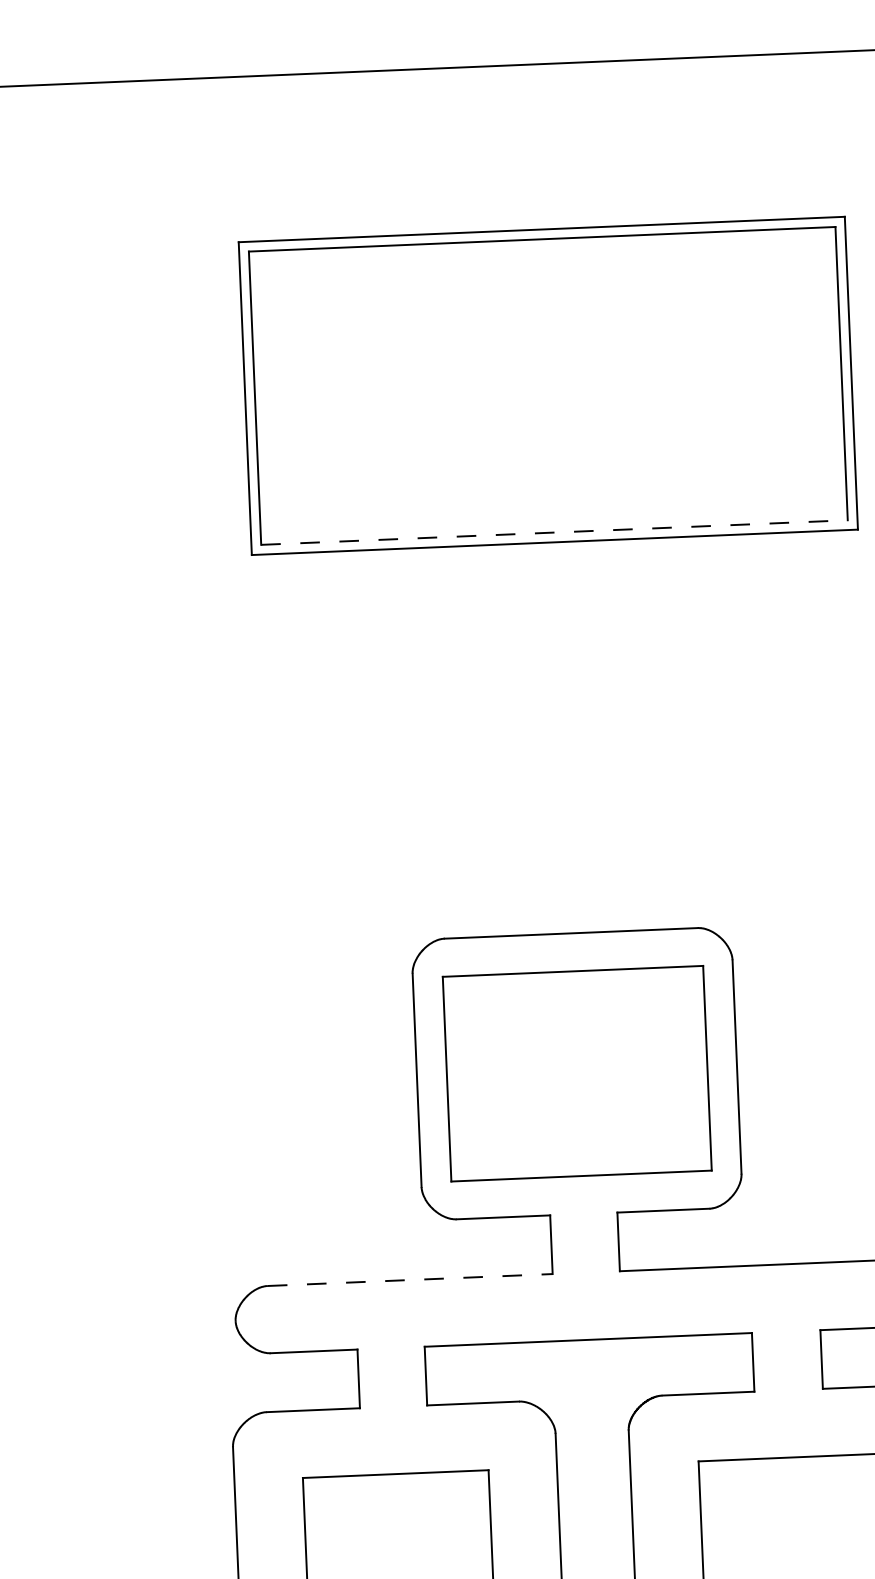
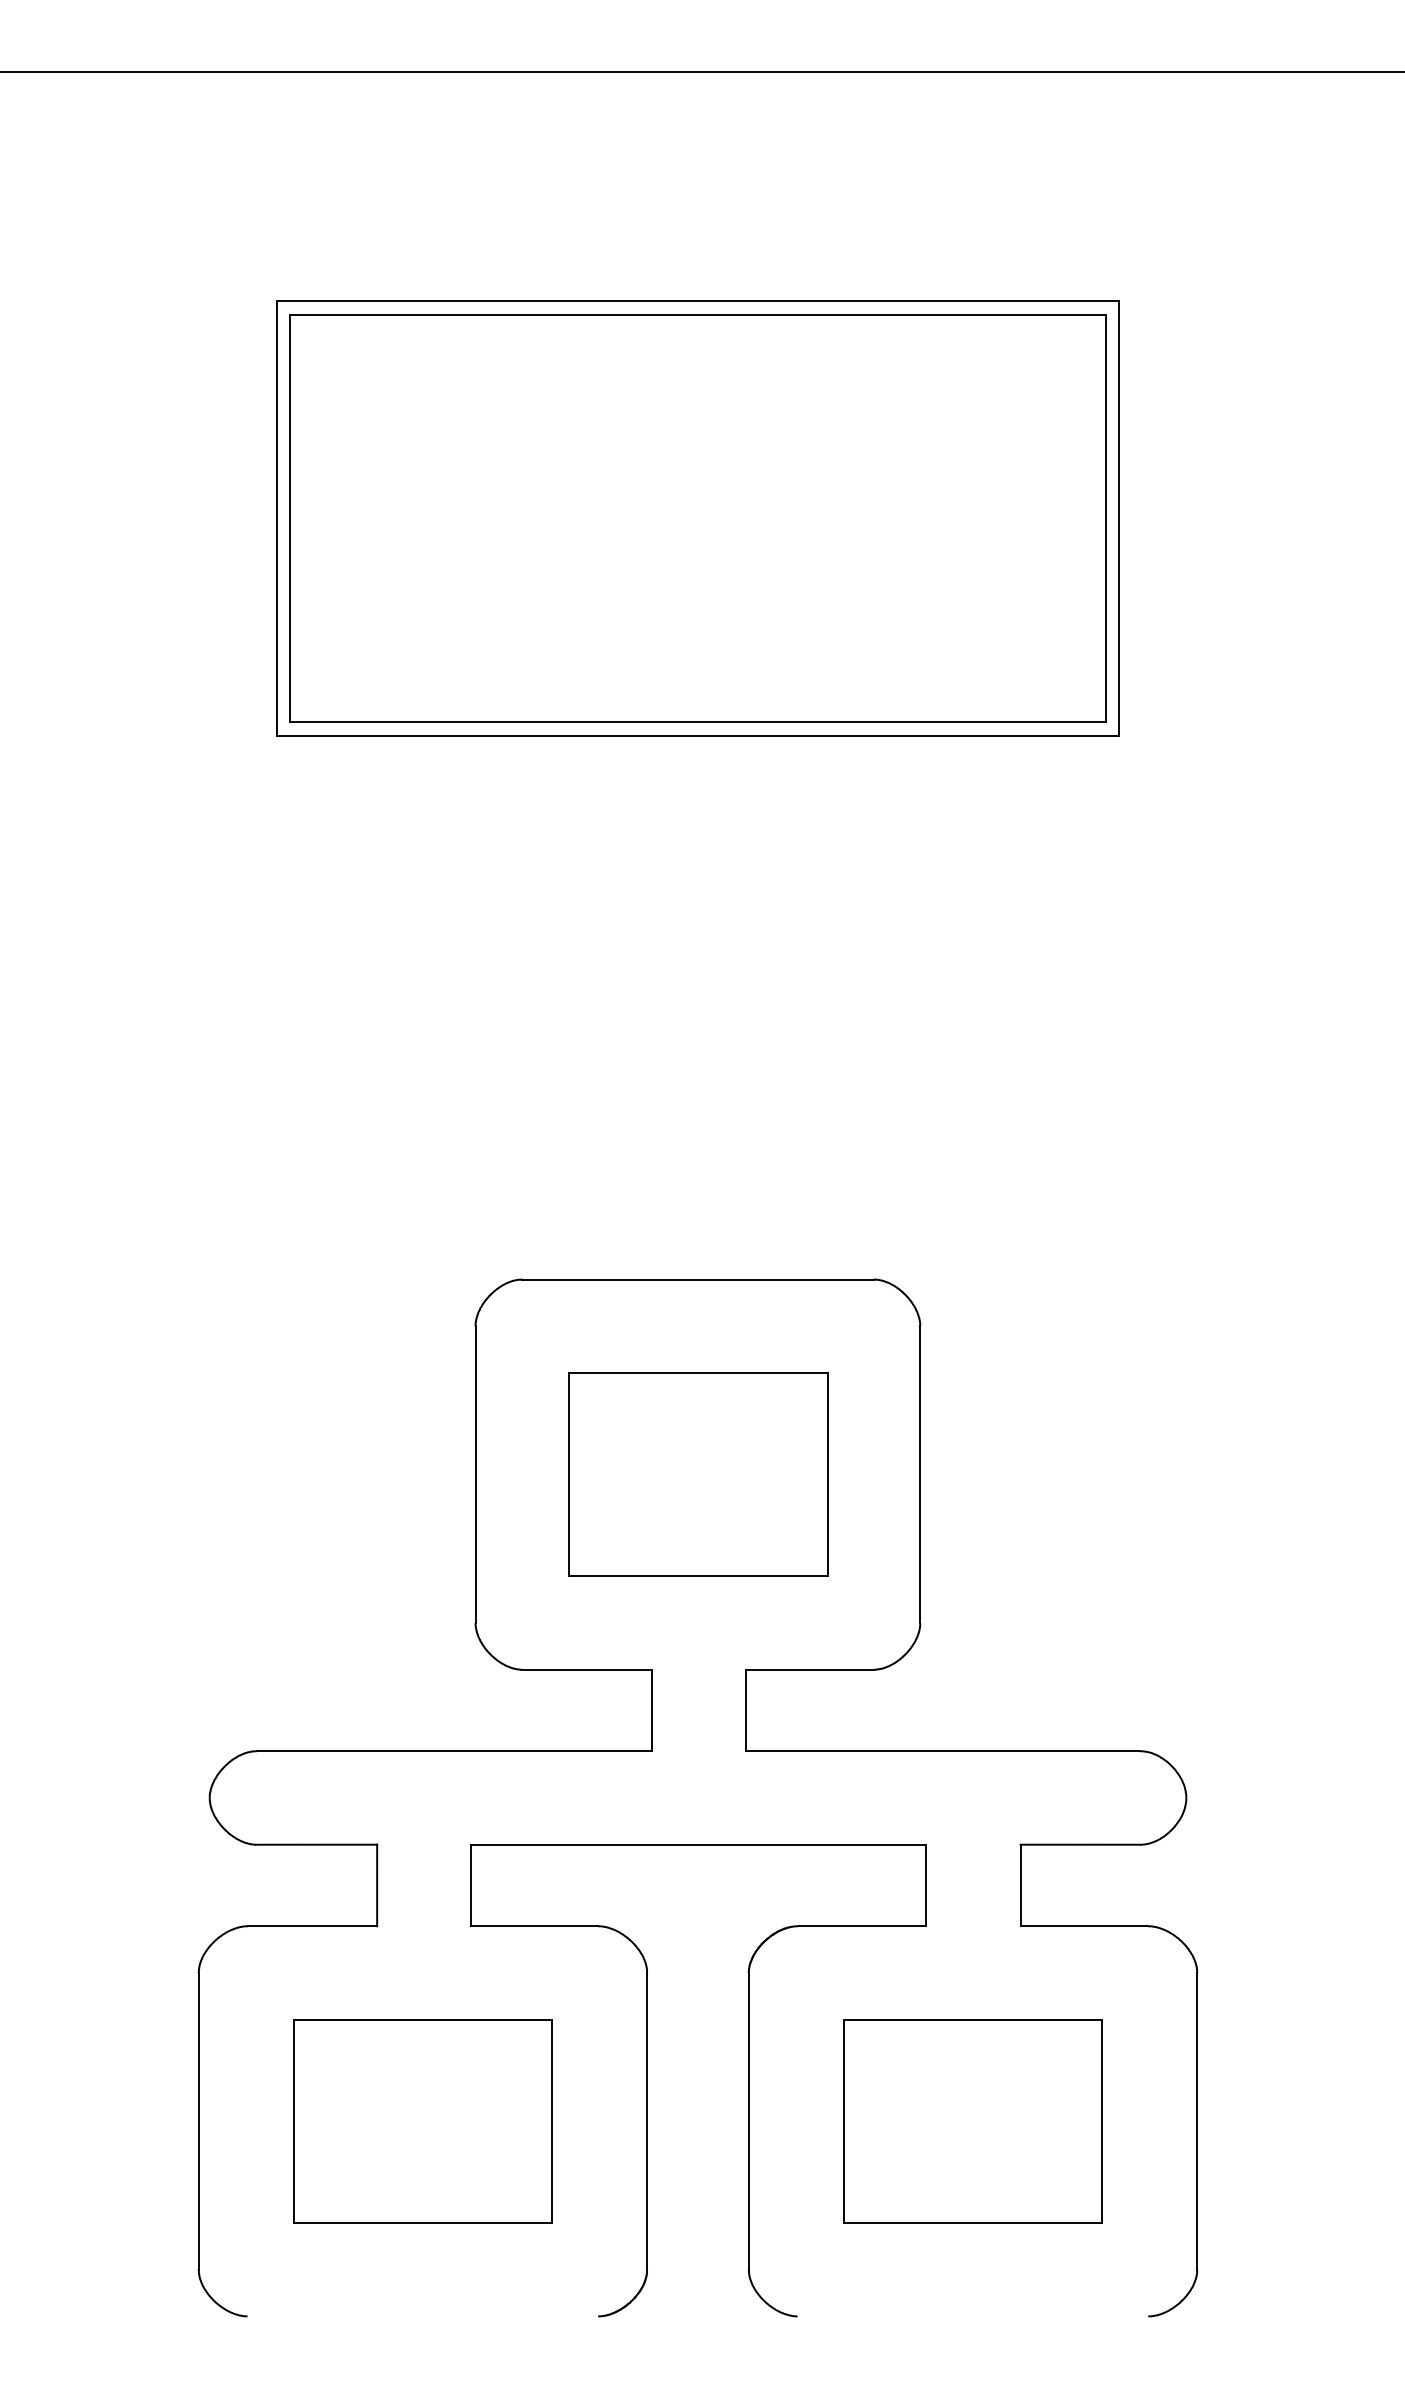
line: (554, 532) -> (698, 722), dashed -> solid
part: (577, 1073) -> (698, 1474), size x0.71
line: (410, 1280) -> (454, 1751), dashed -> solid

